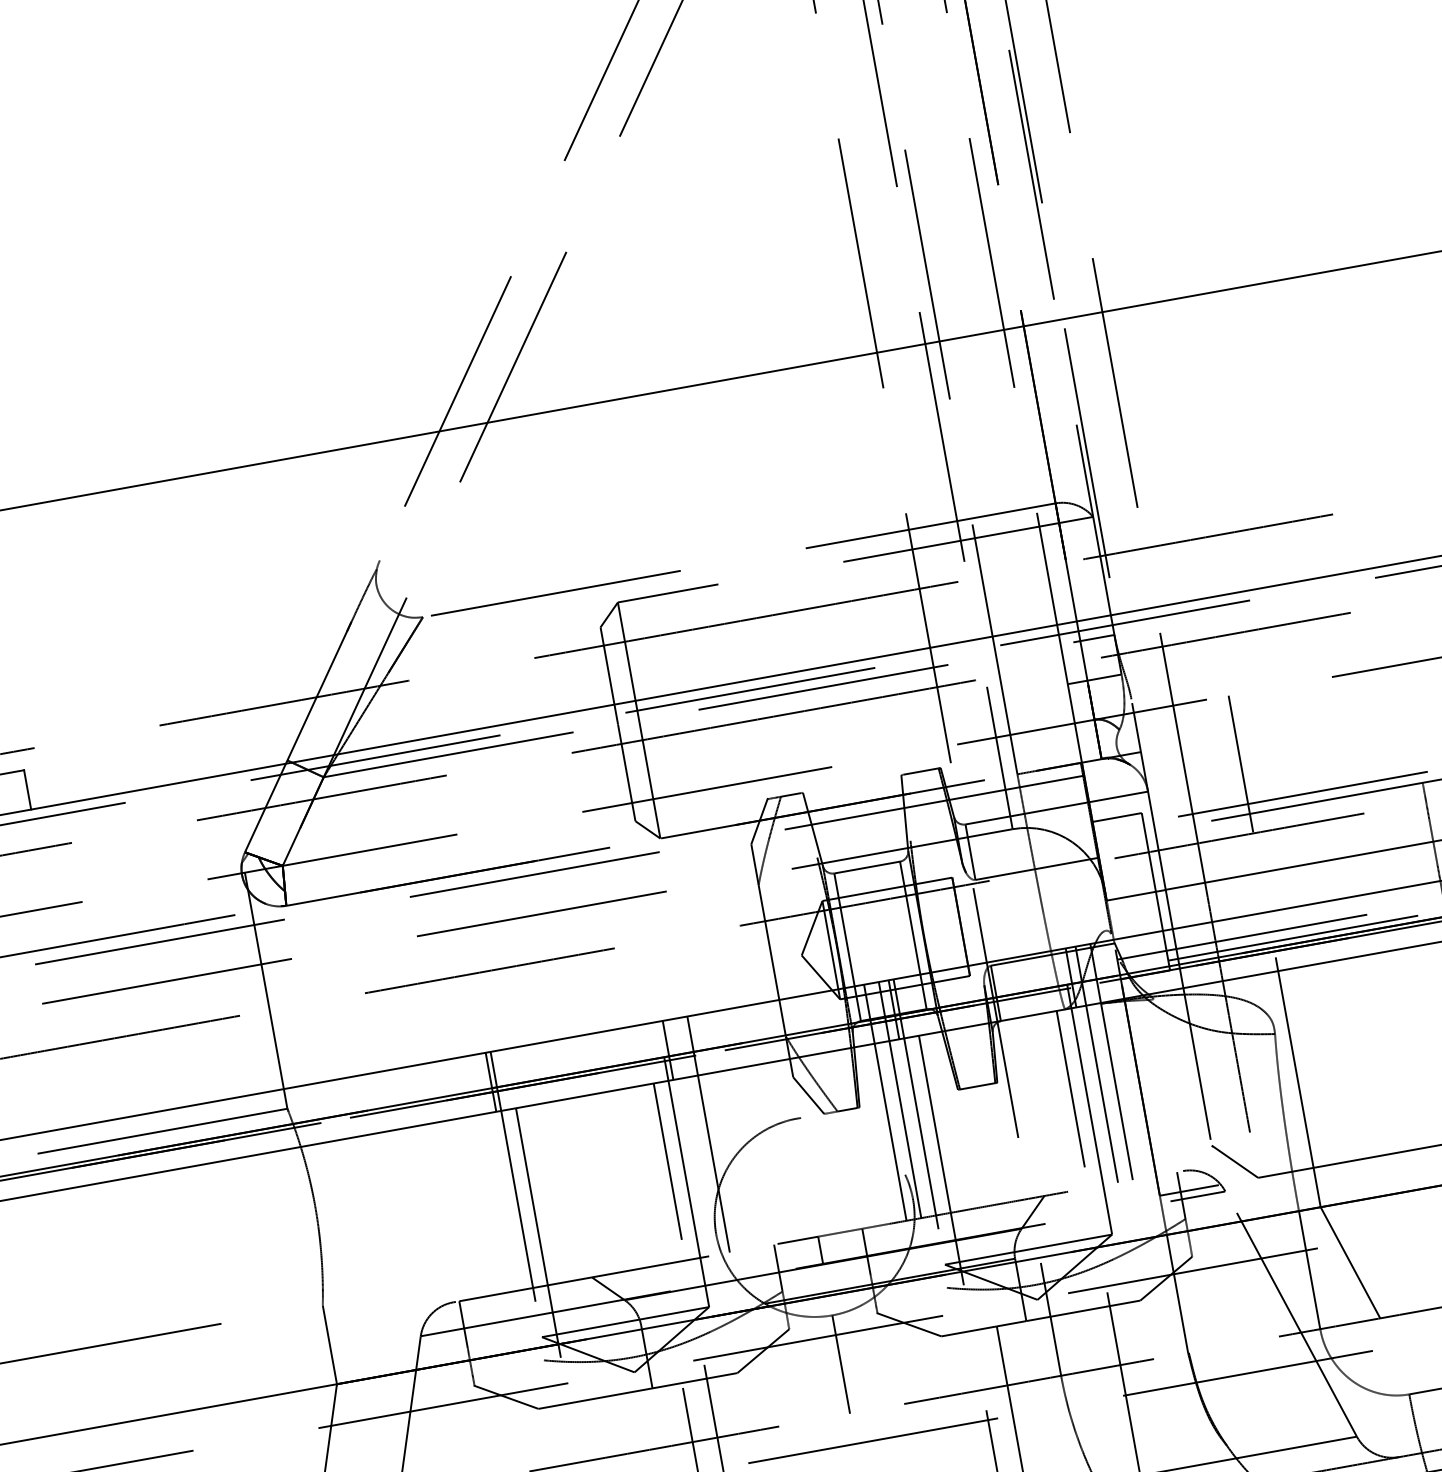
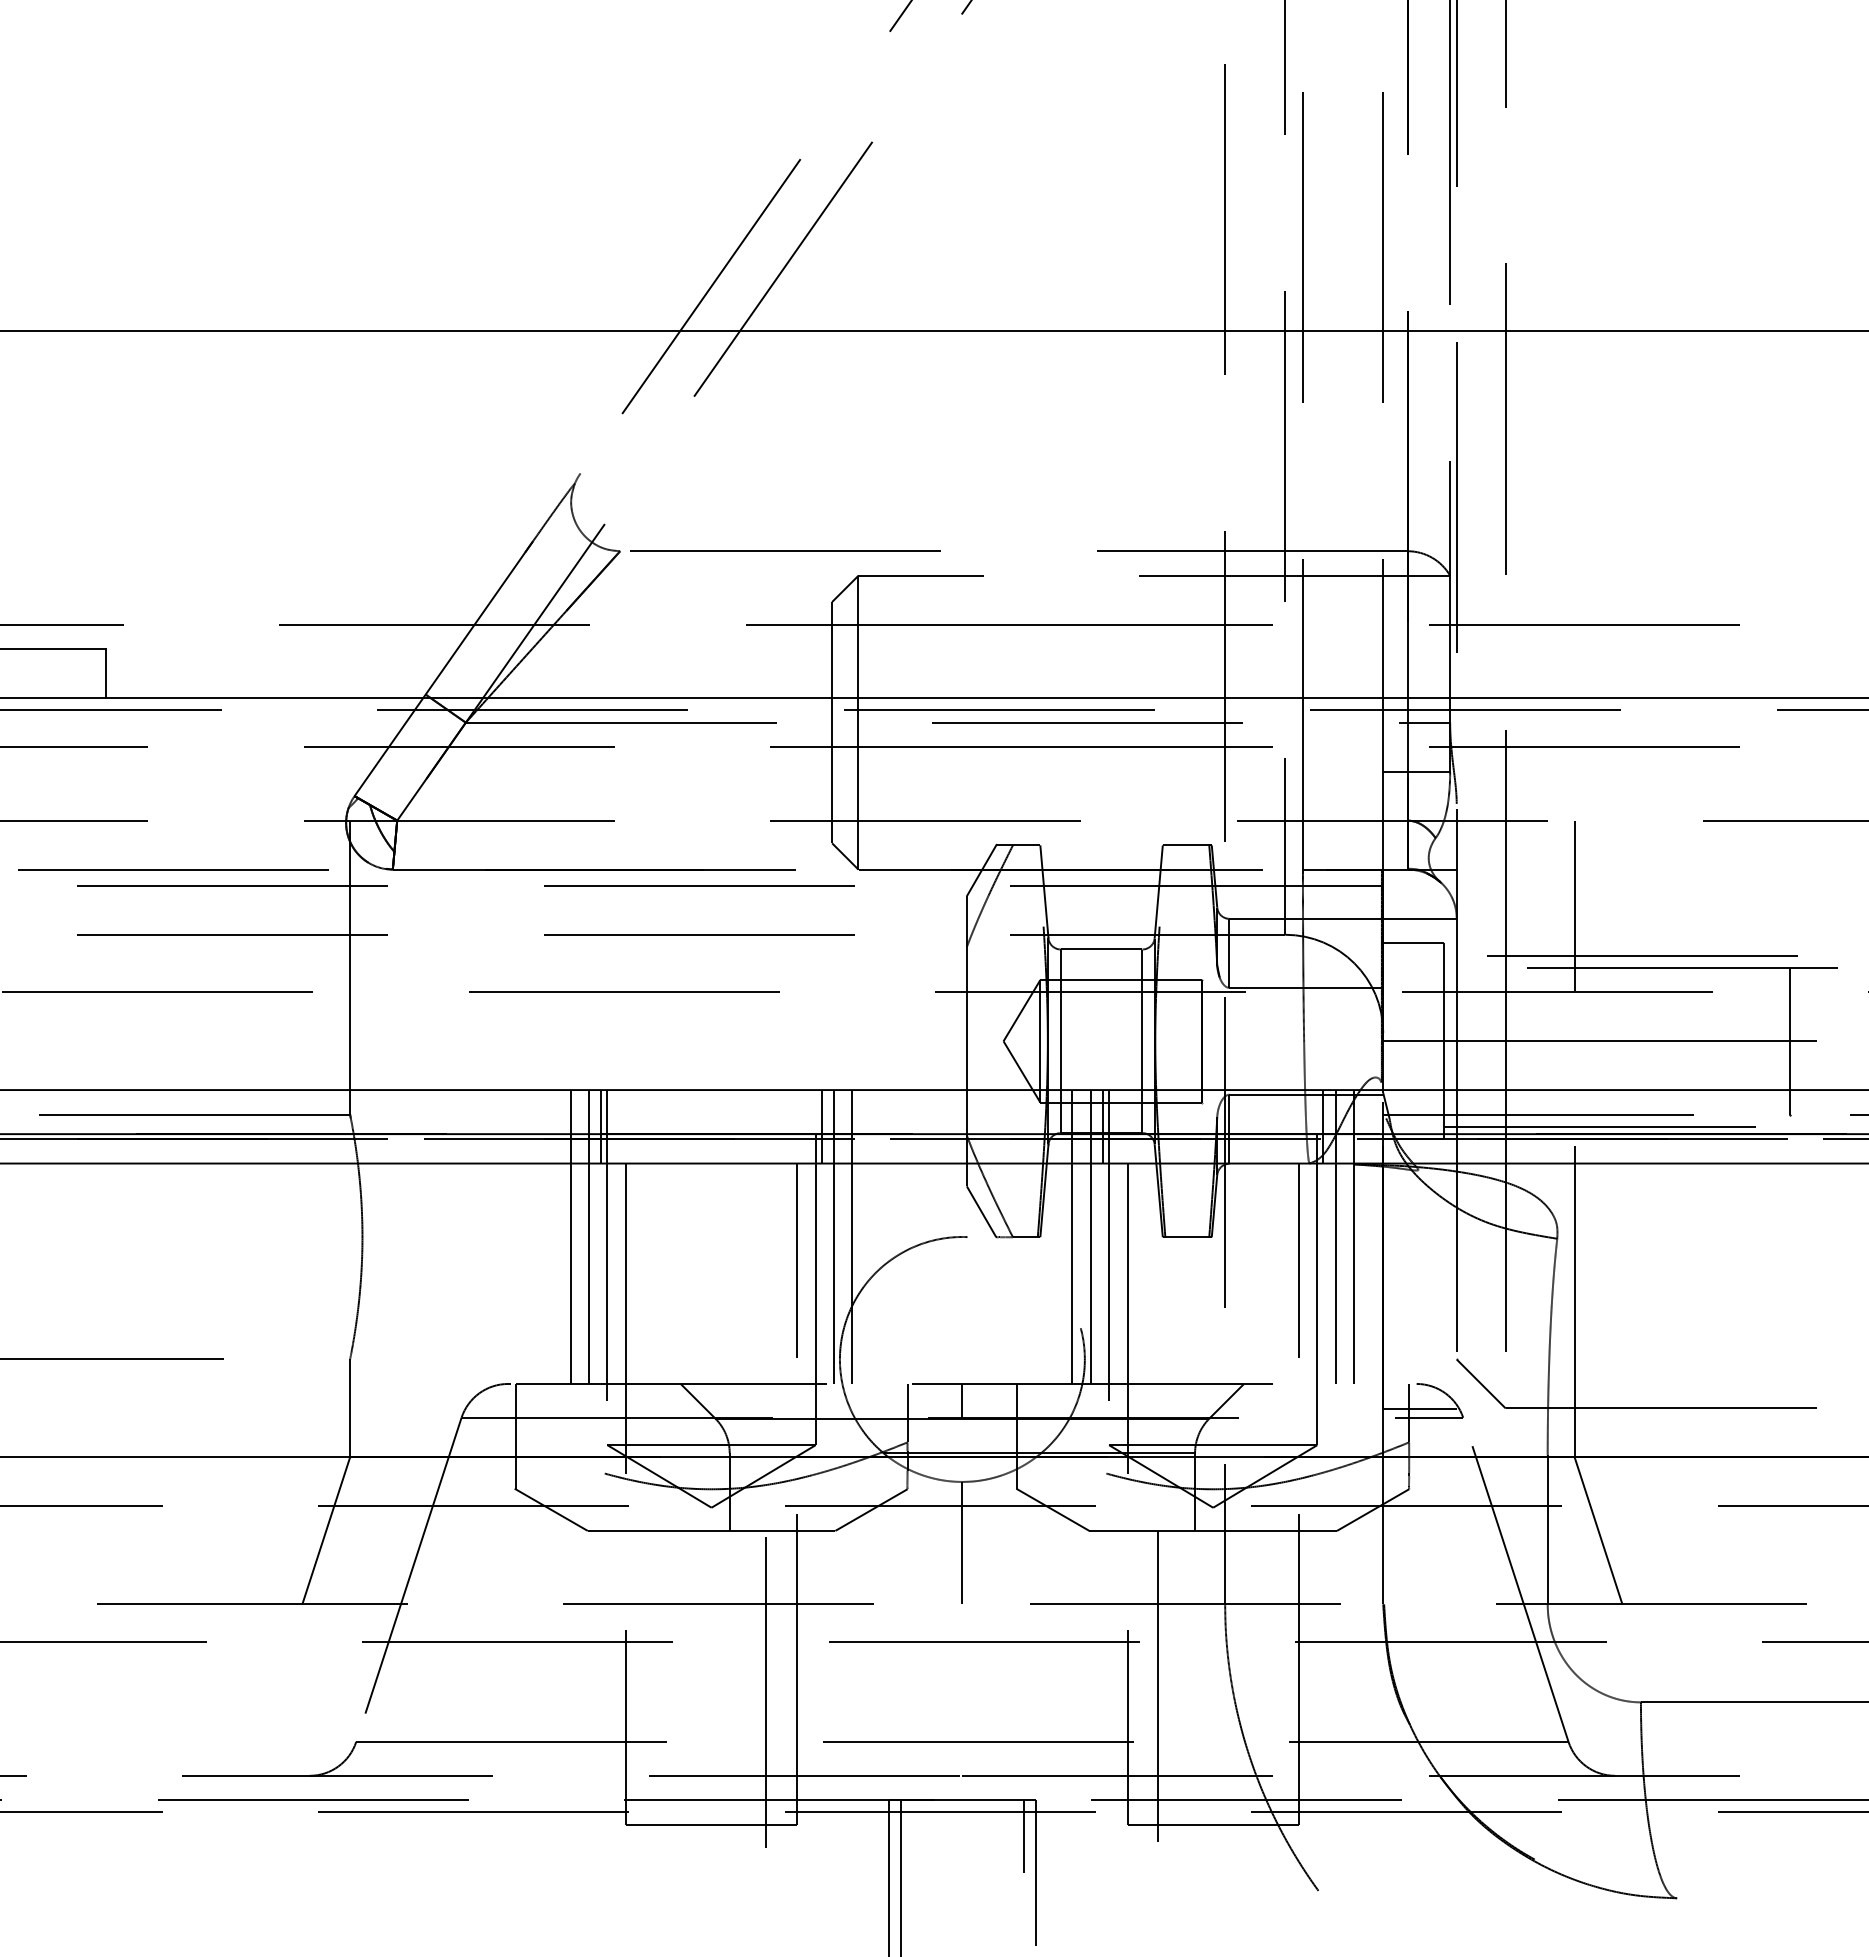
line: (694, 1136) -> (834, 1236), added
line: (497, 1172) -> (589, 1236), added
line: (482, 1174) -> (570, 1236), added

